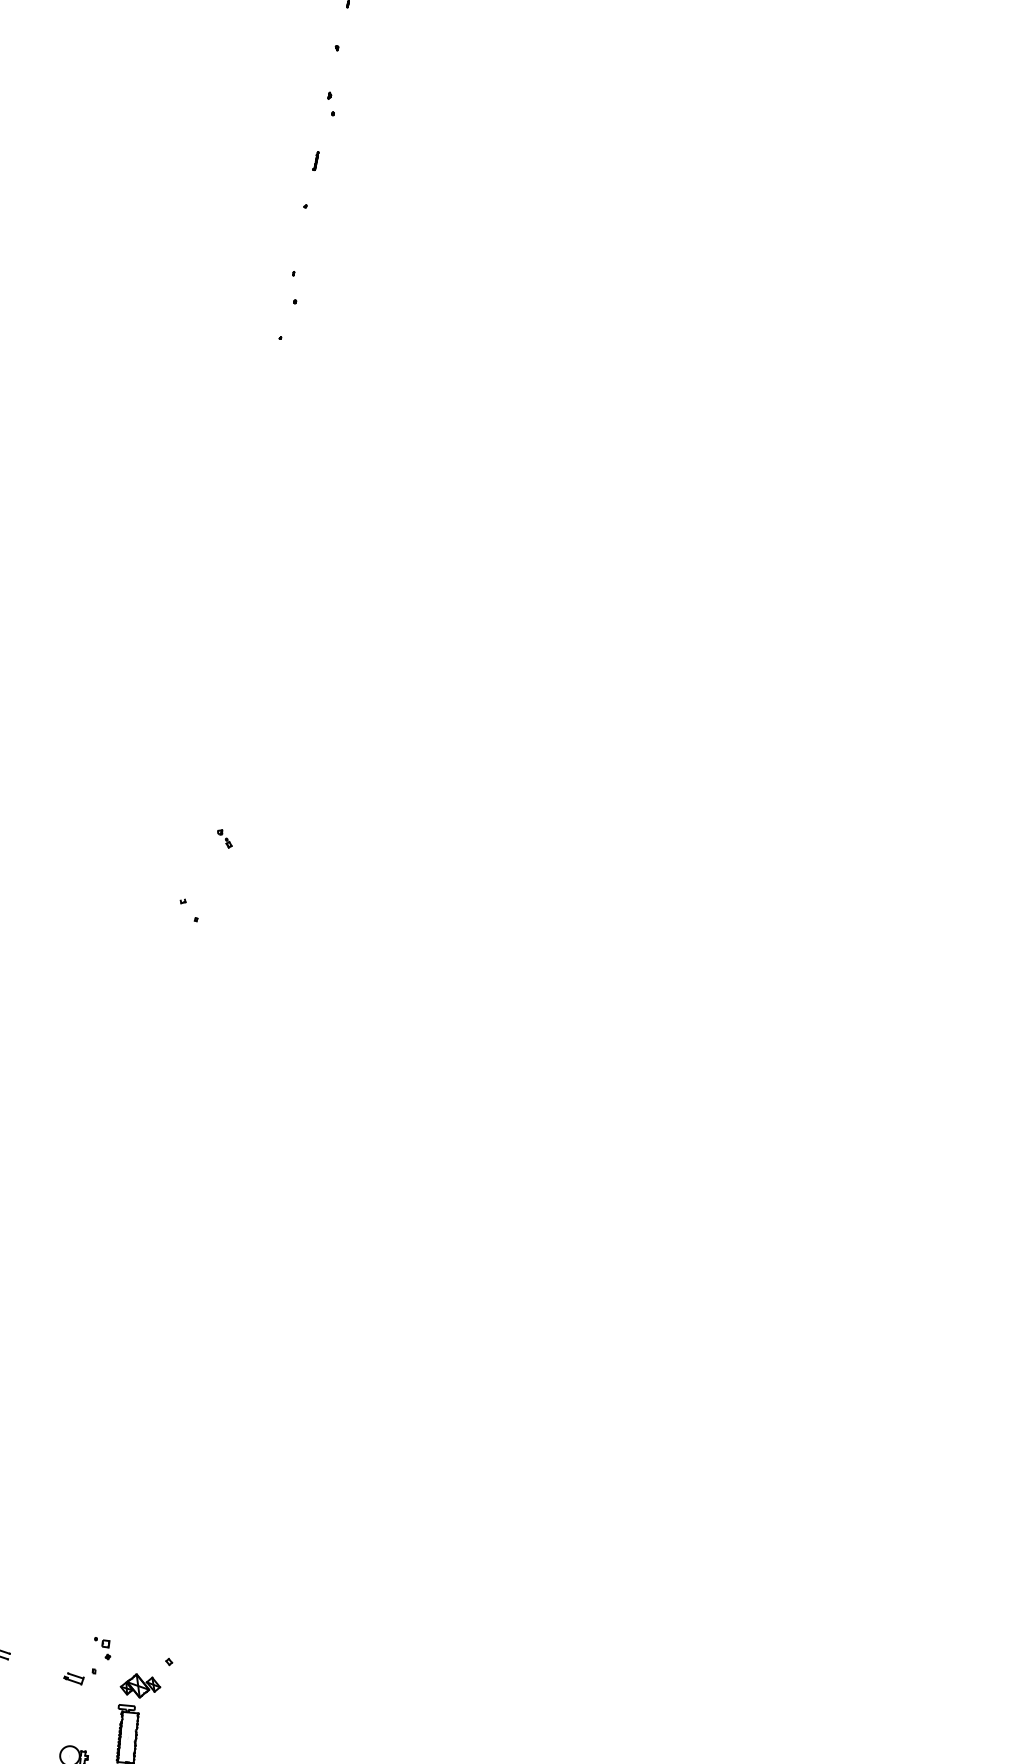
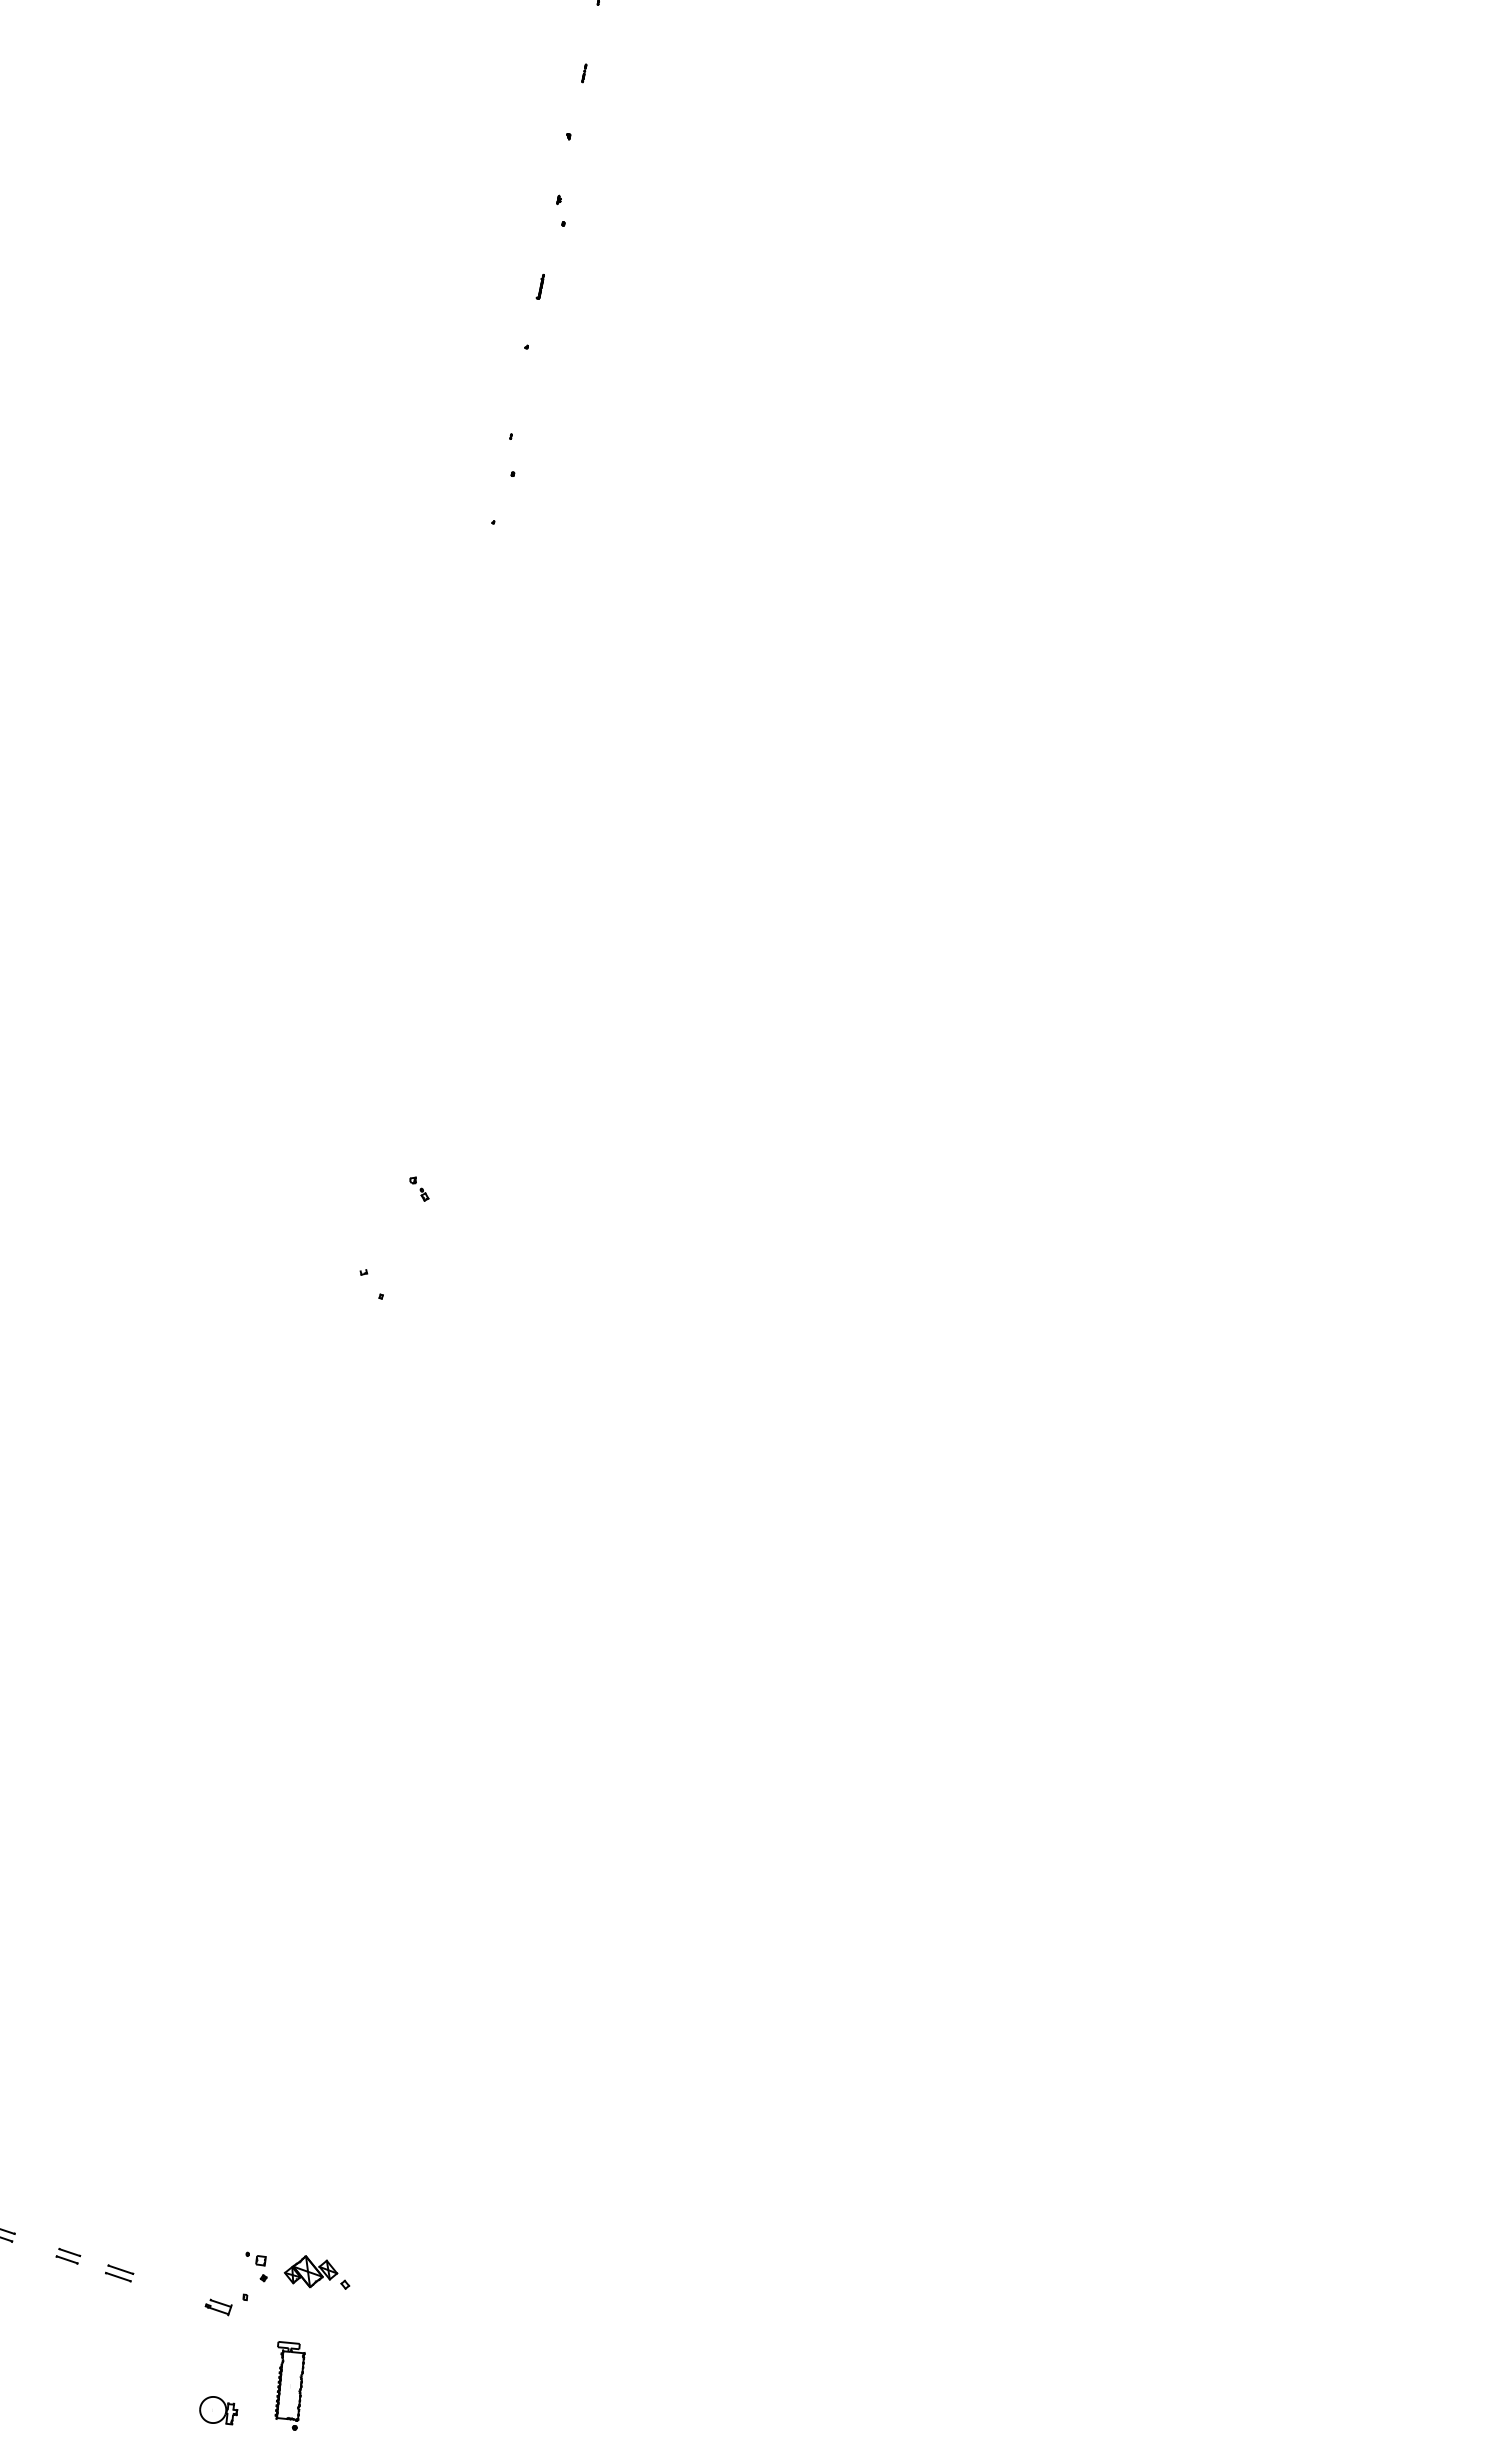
part: (140, 1685) -> (310, 2271), moved

